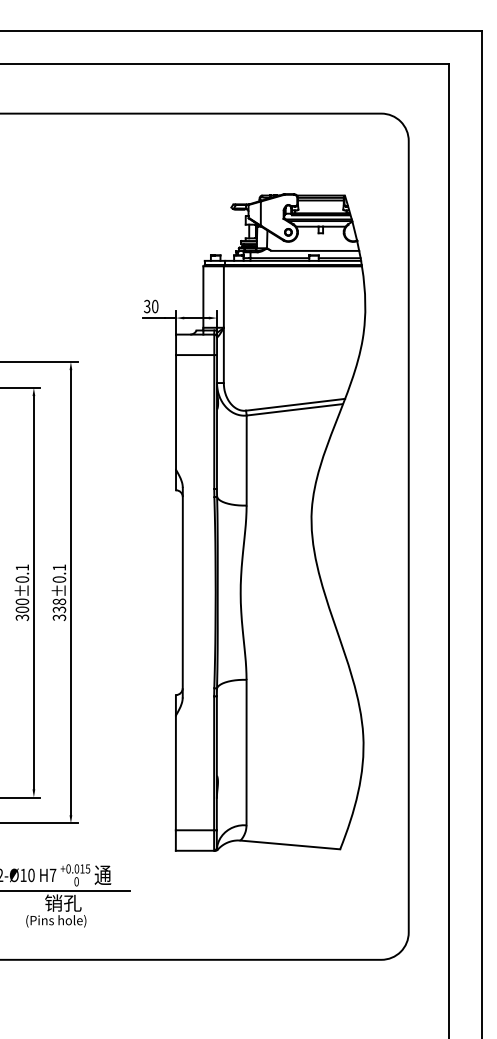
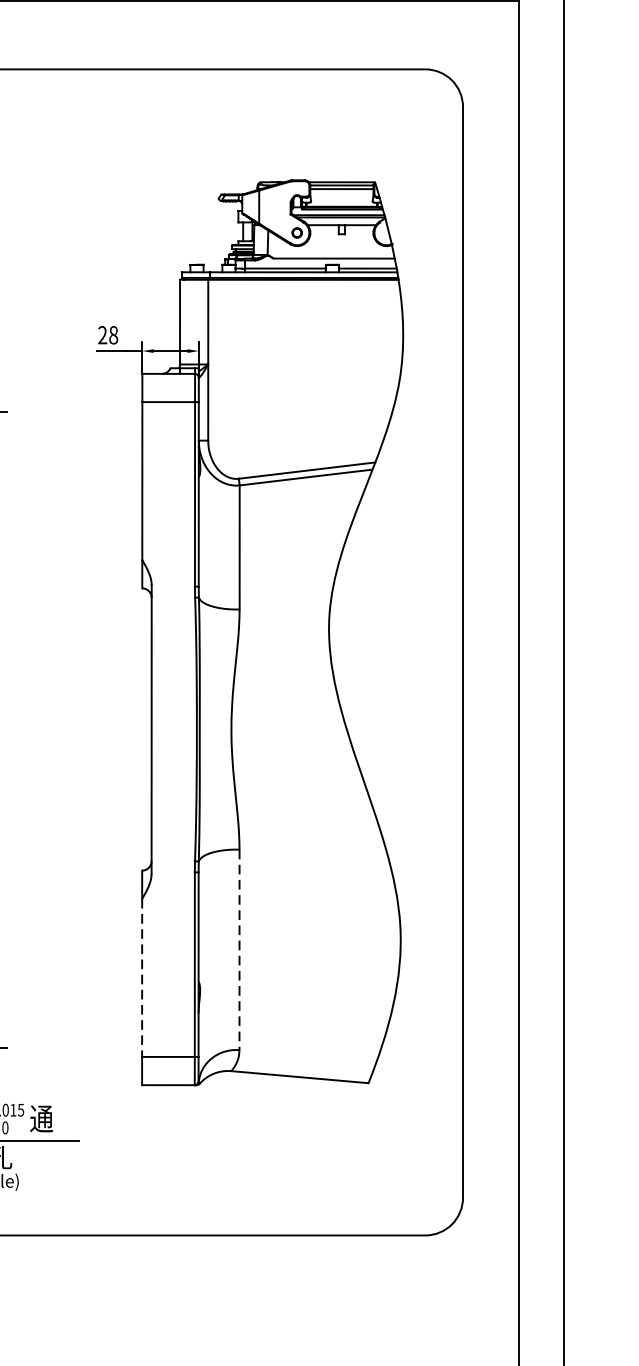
text: (151, 307) -> (108, 336), 30 -> 28
line: (246, 752) -> (239, 949), solid -> dashed
line: (175, 773) -> (141, 978), solid -> dashed

